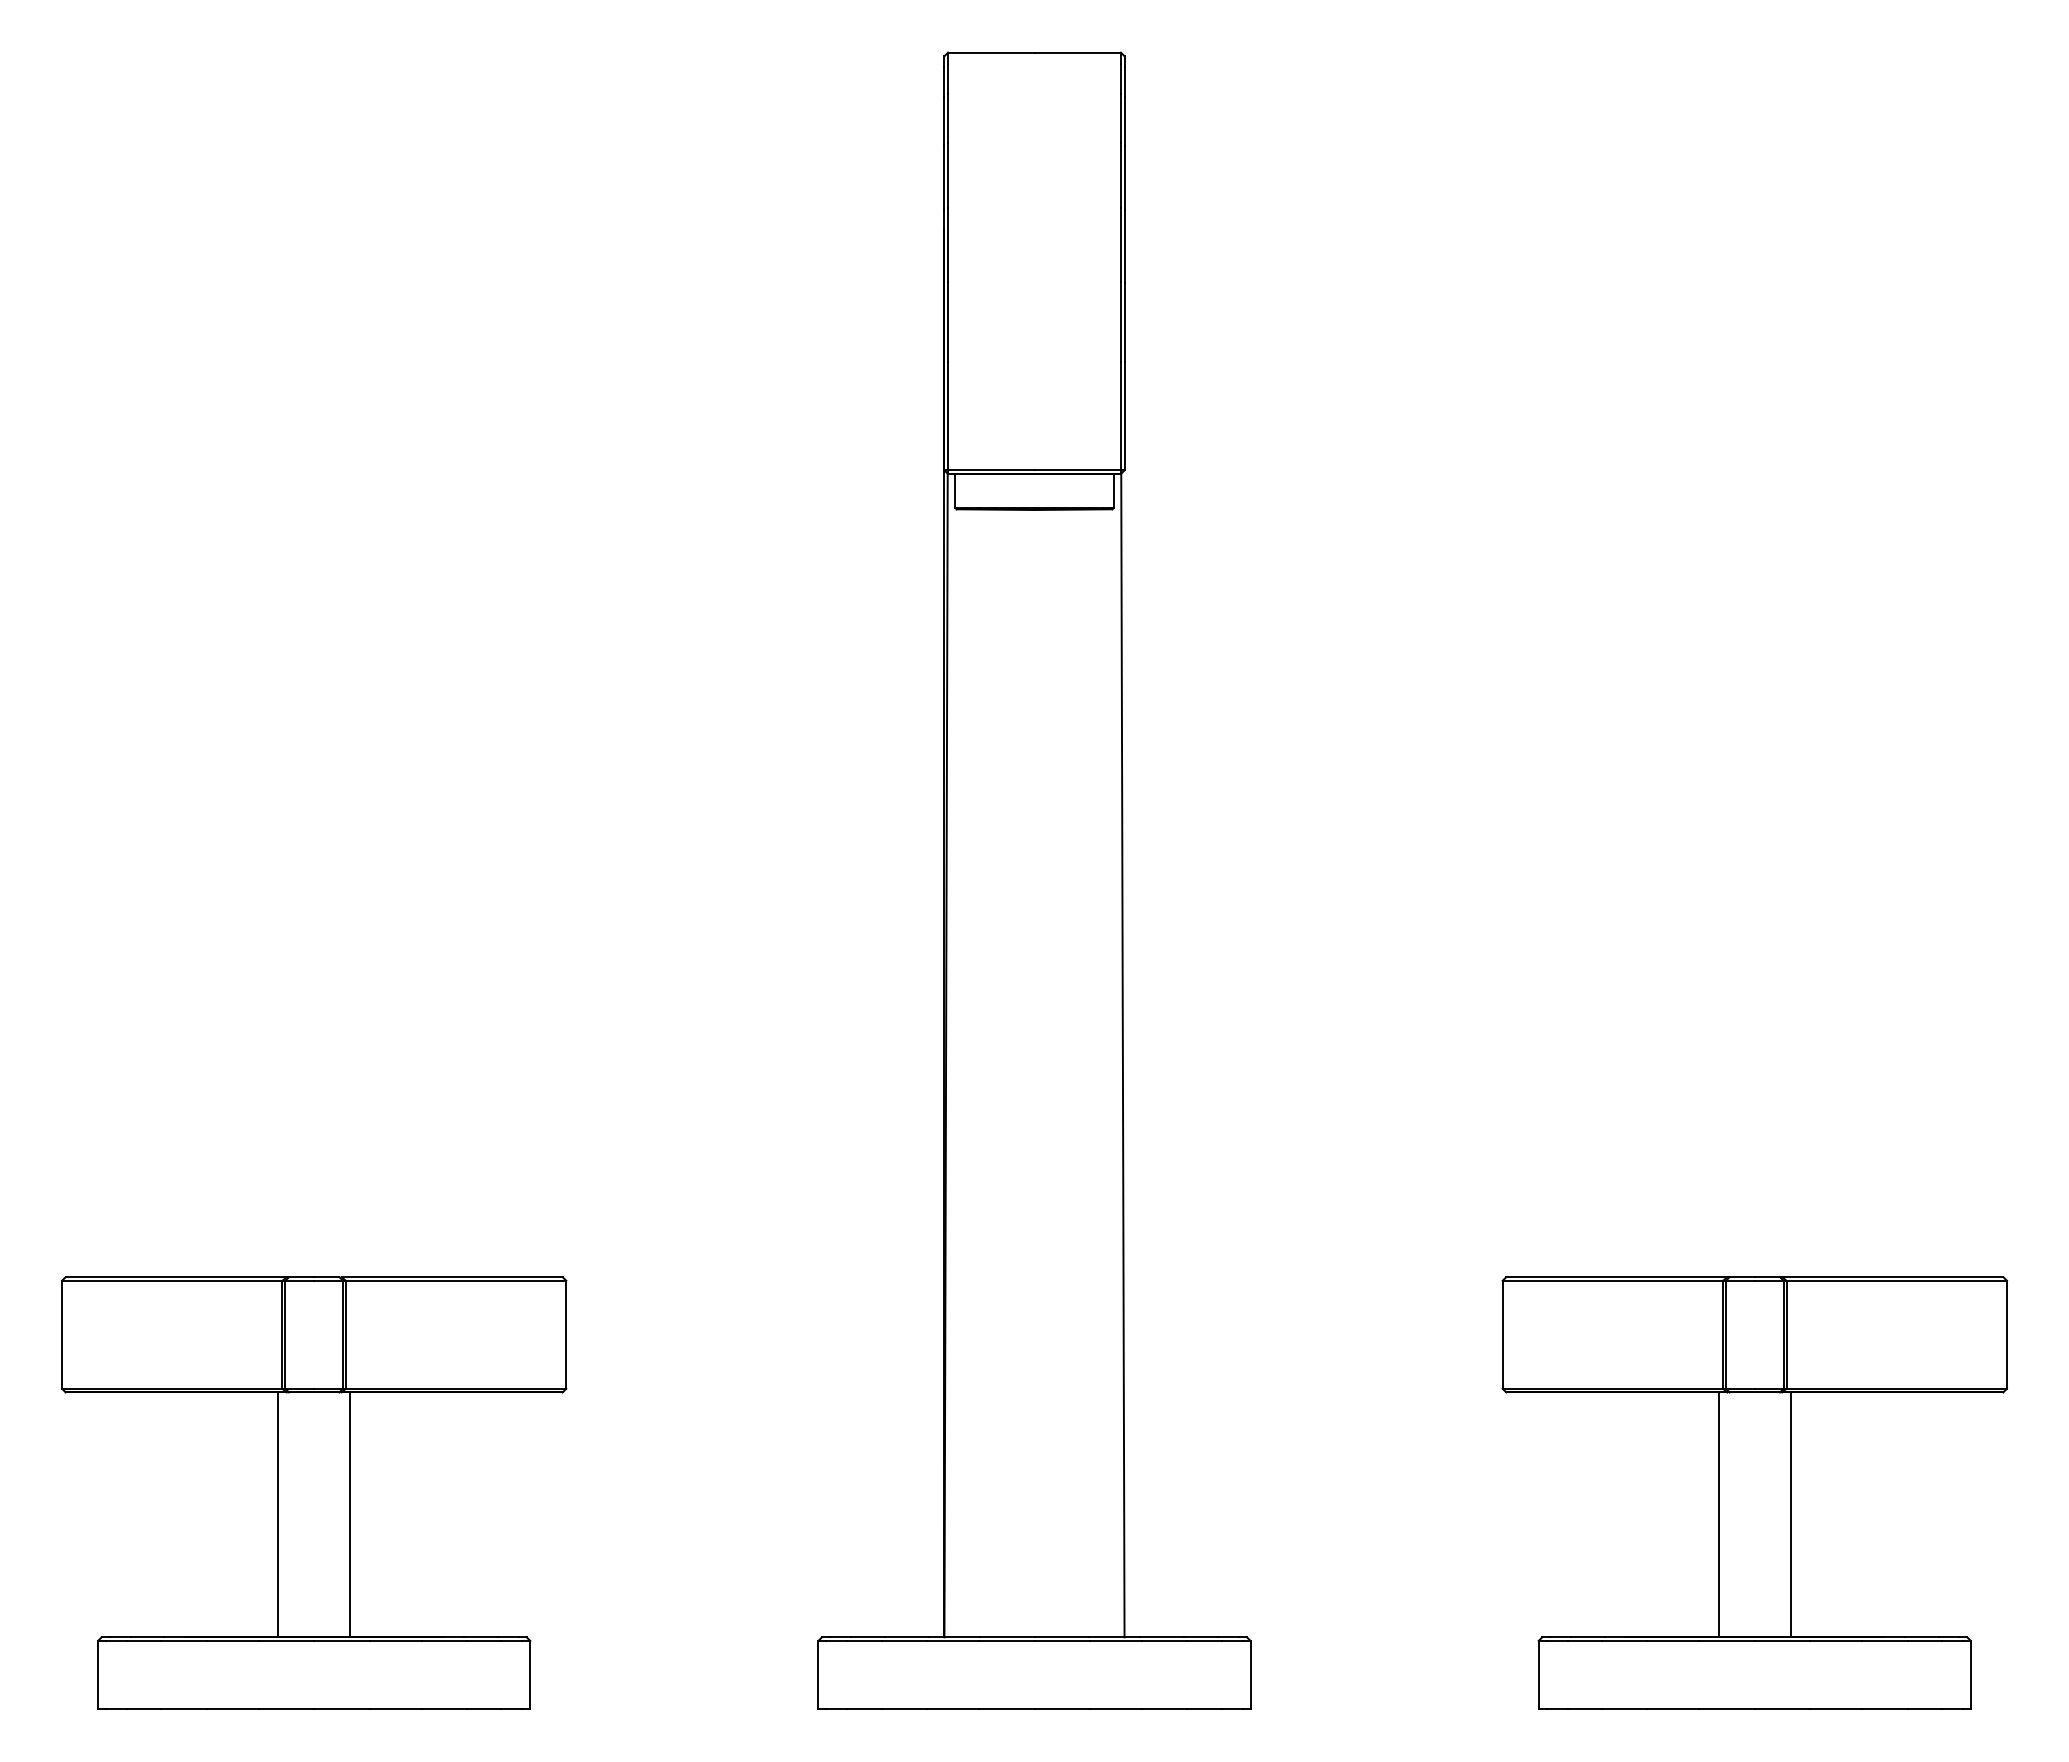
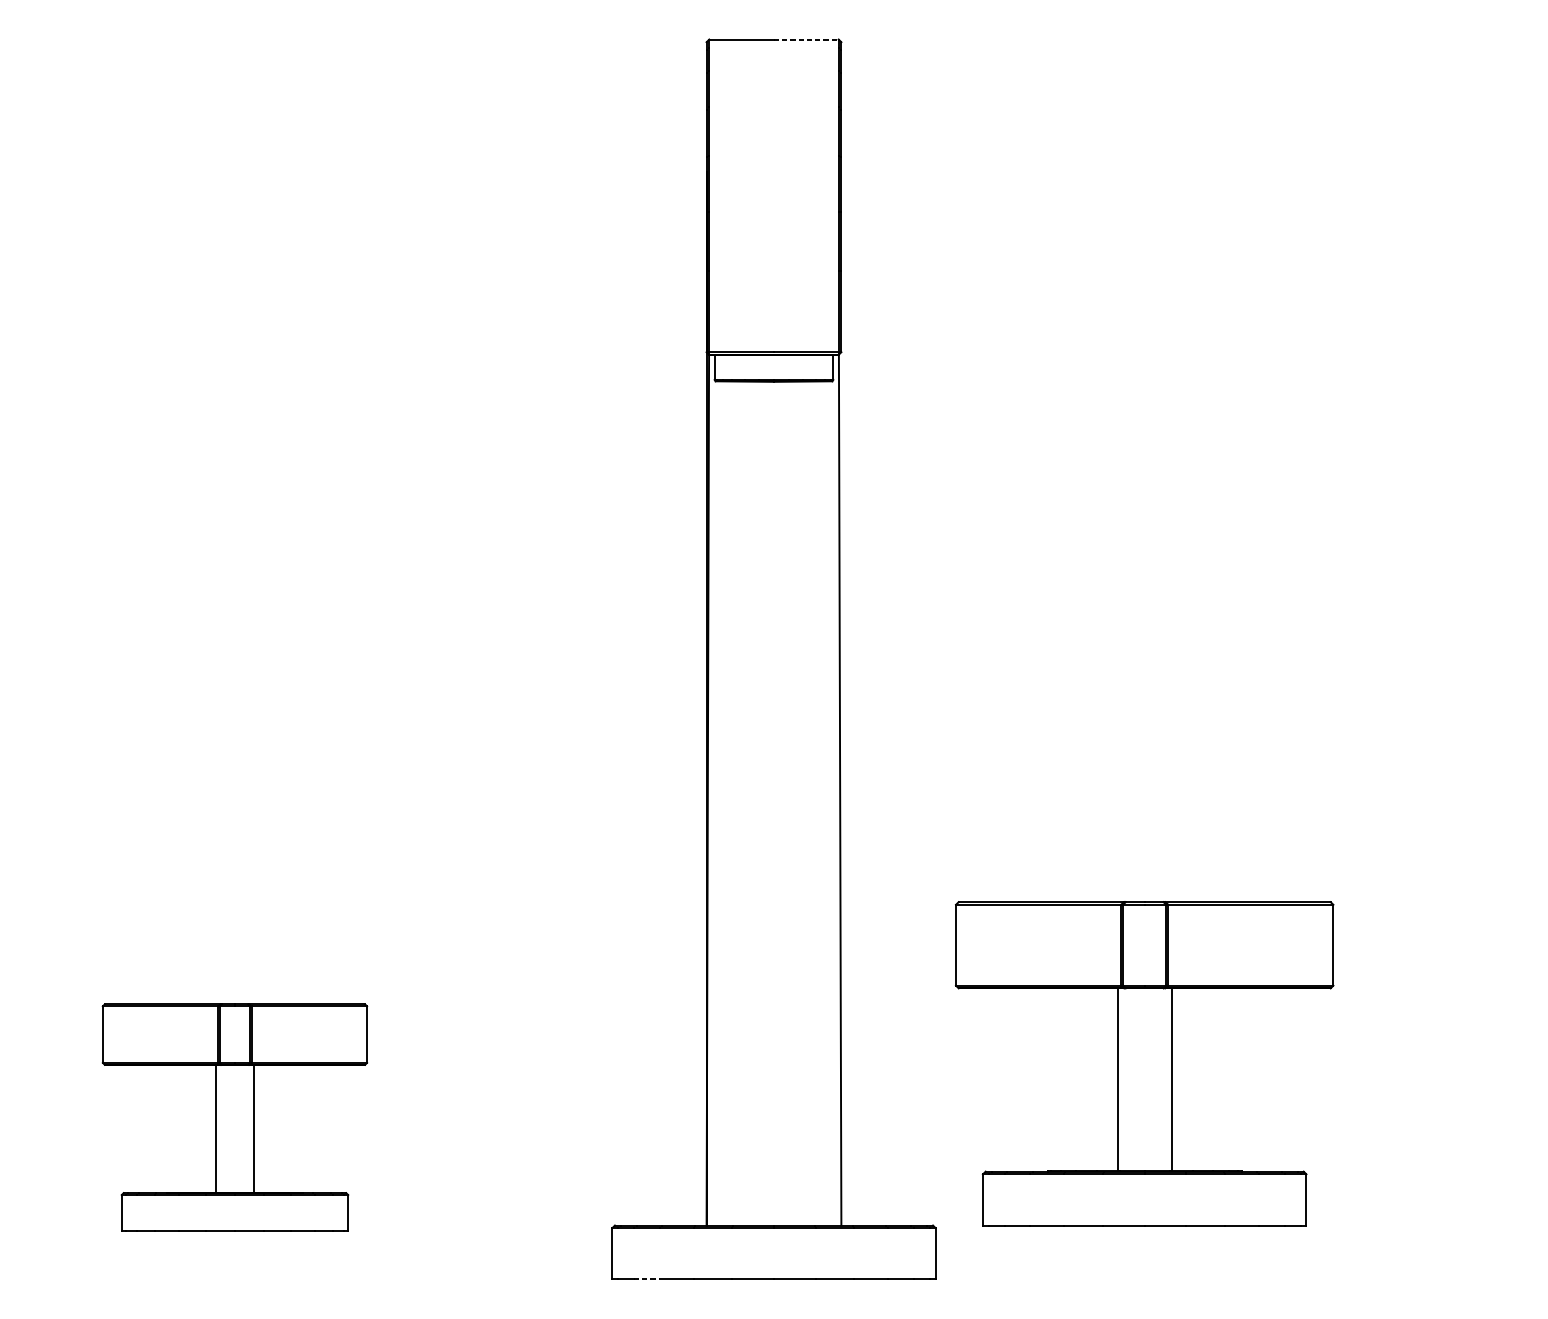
line: (1078, 52) -> (806, 39), solid -> dashed
part: (314, 1492) -> (235, 1117), size x0.7
part: (1754, 1492) -> (1144, 1063), moved
line: (864, 1709) -> (646, 1279), solid -> dashed

